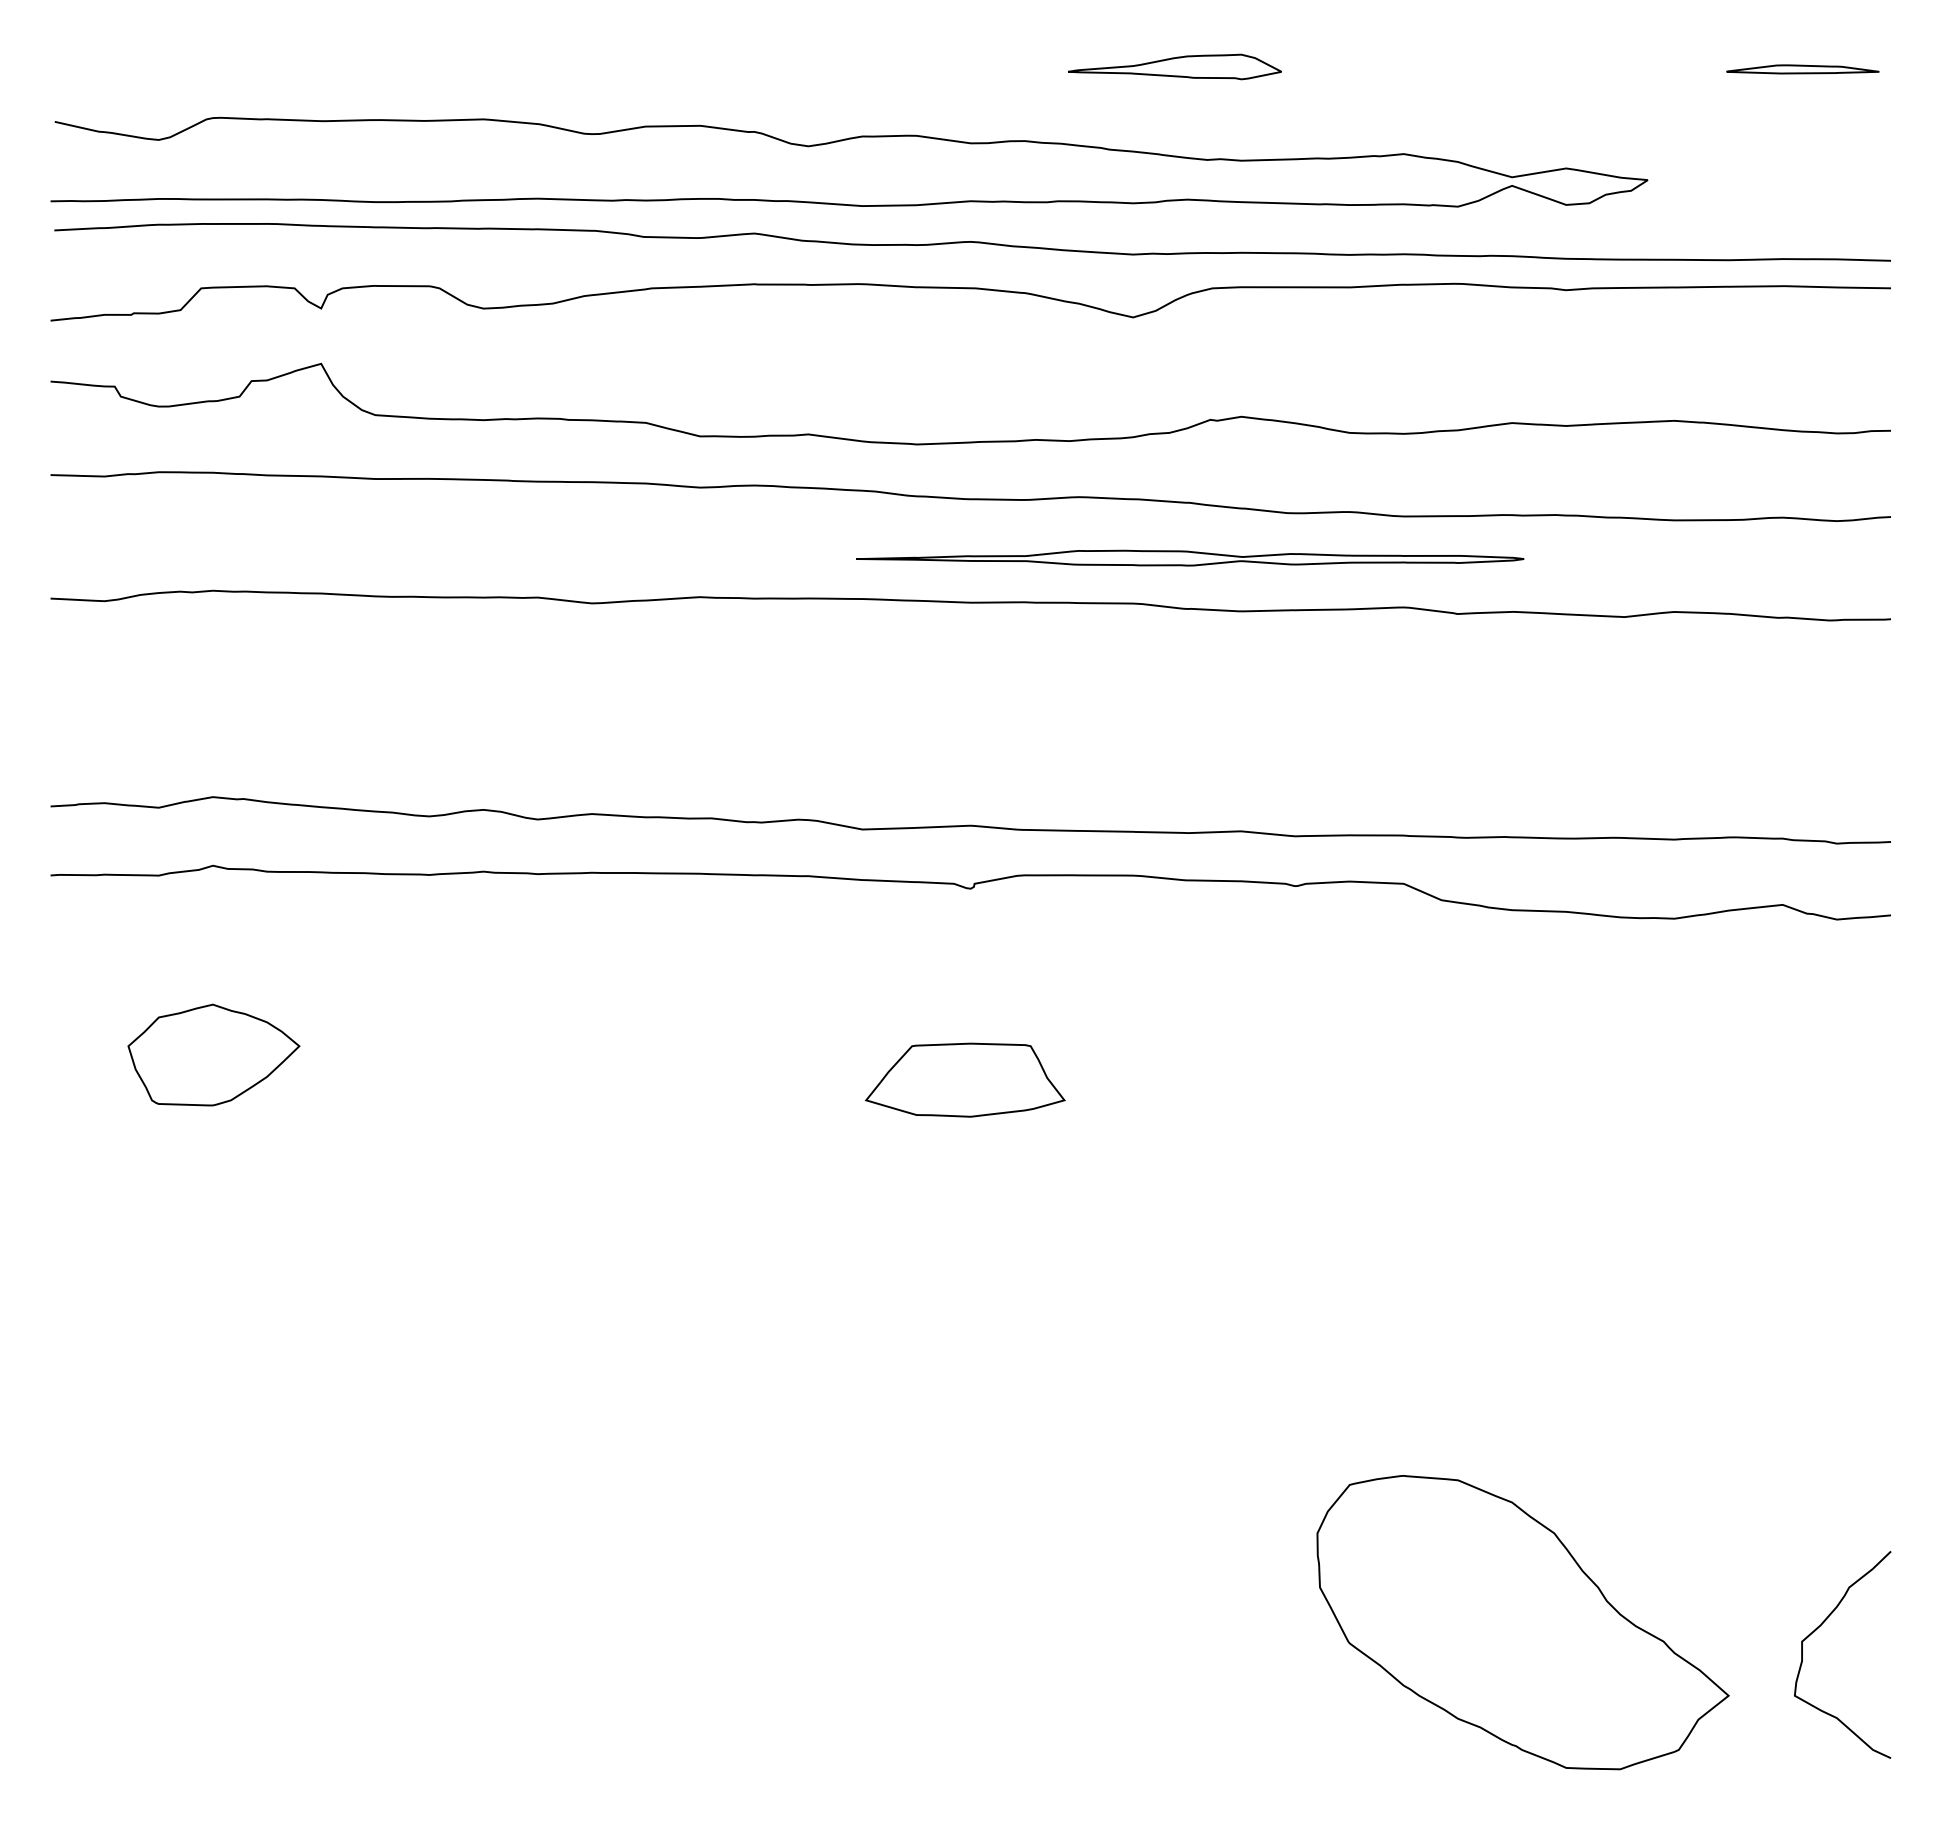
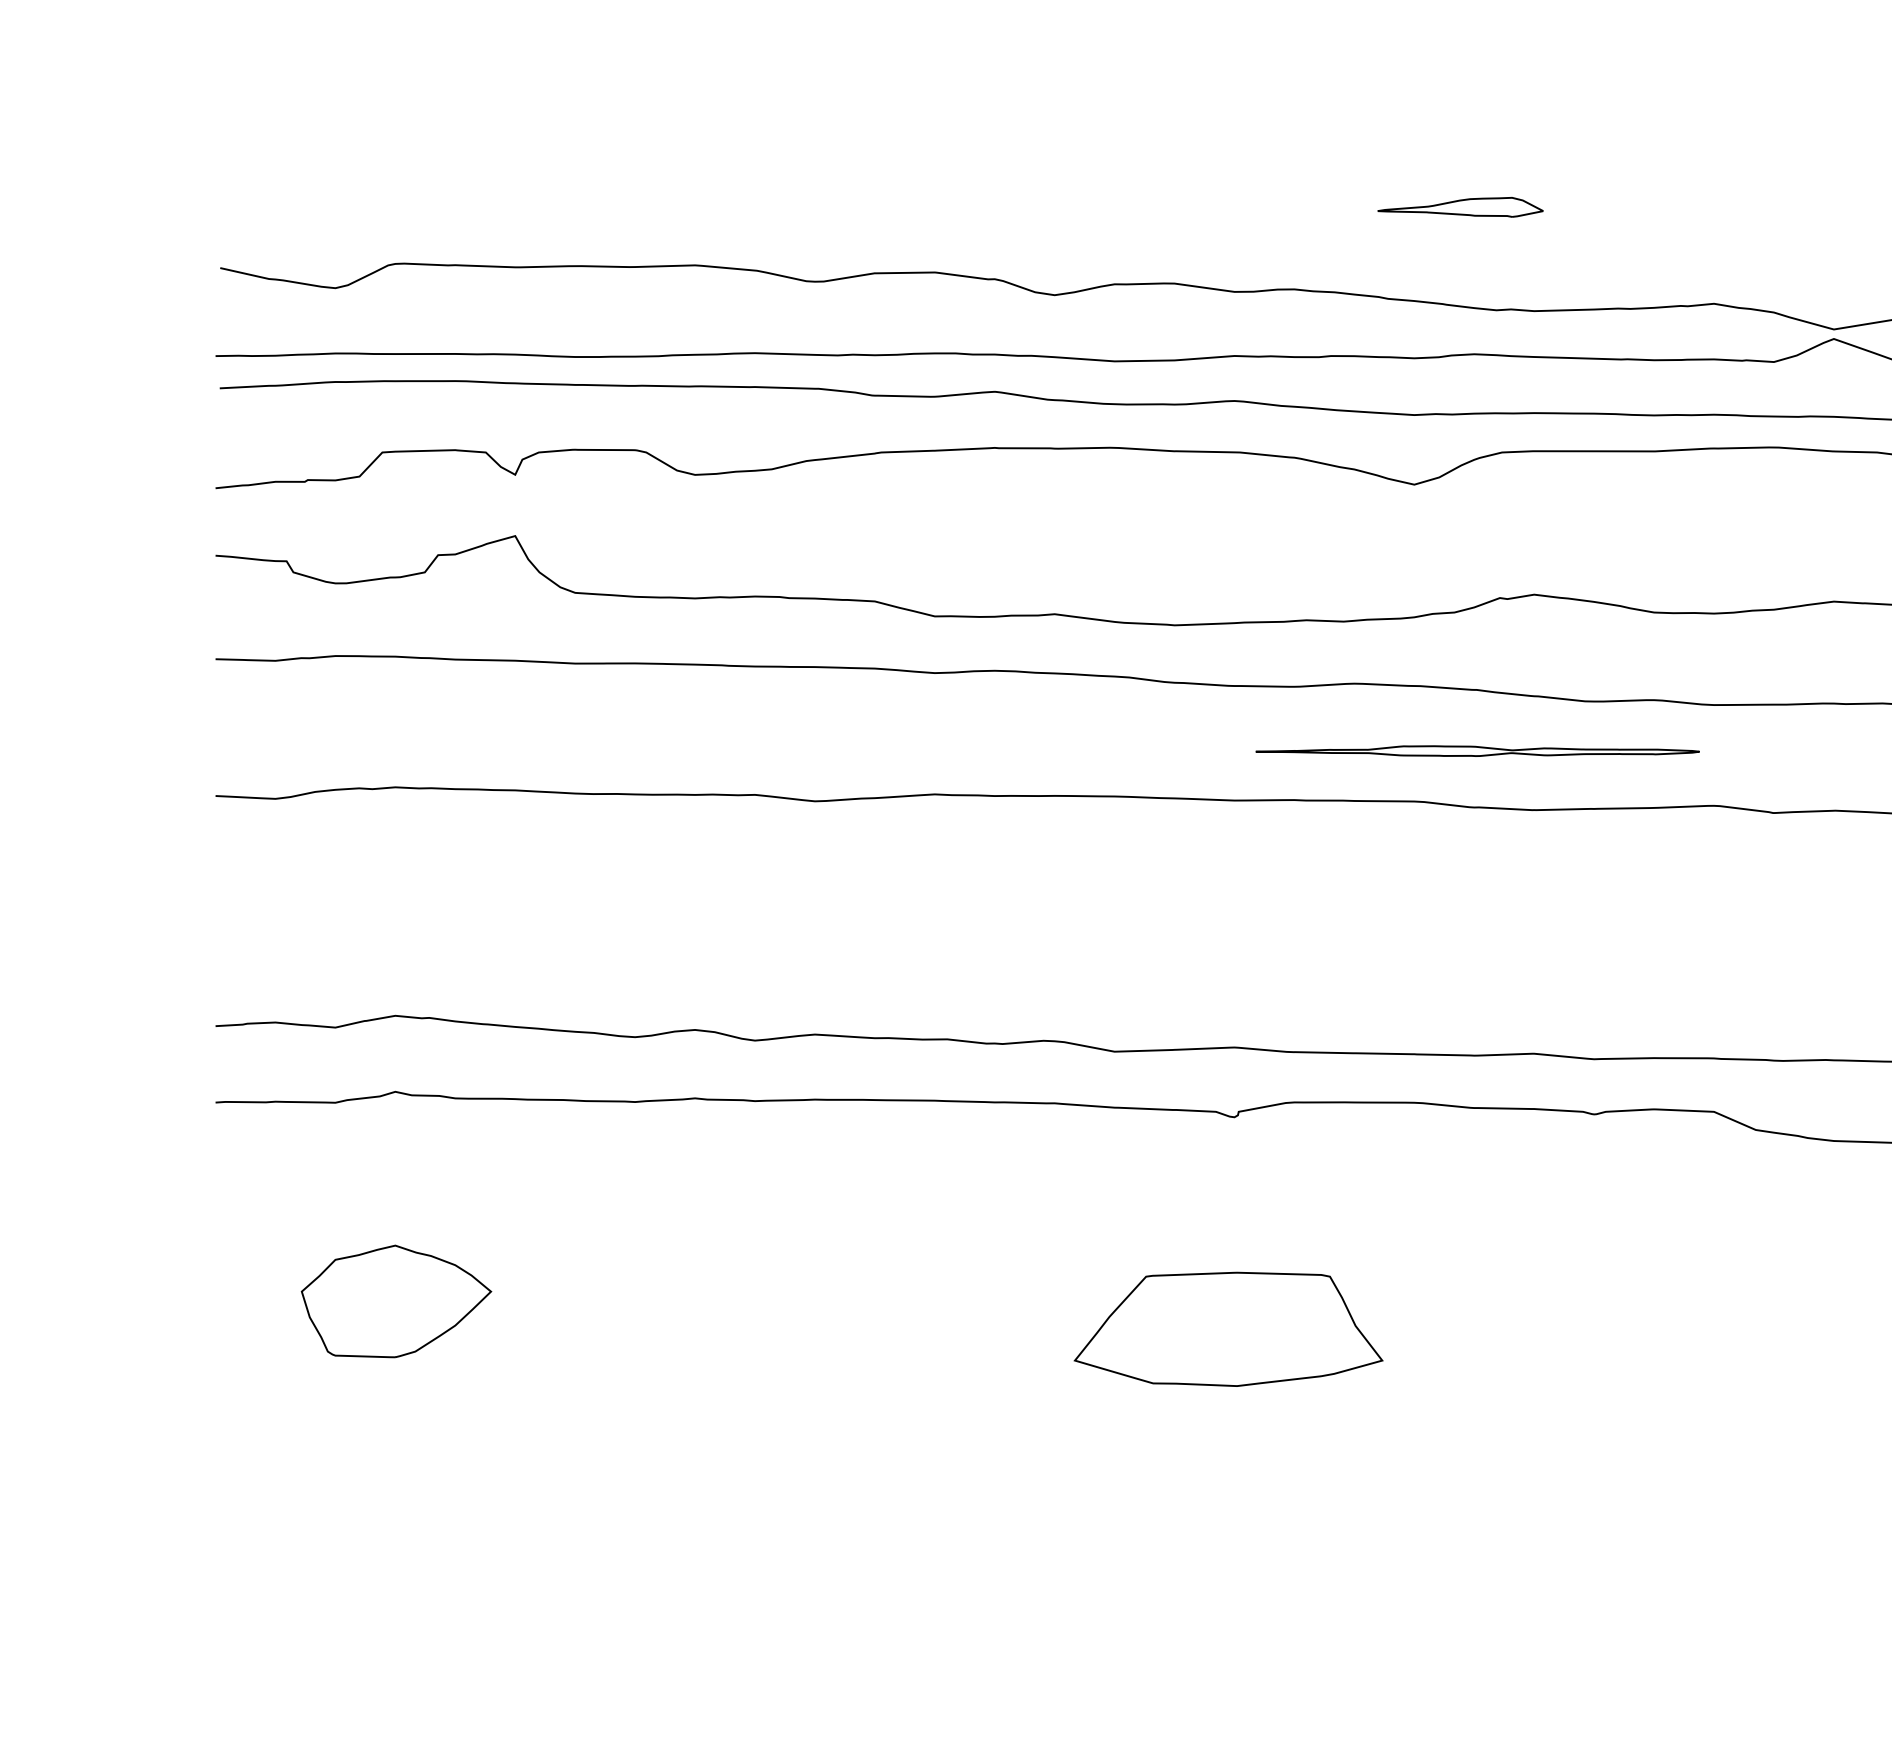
part: (1174, 66) -> (1460, 206), size x0.7
part: (1190, 557) -> (1477, 750), size x0.6
part: (964, 1079) -> (1227, 1328), size x1.4

